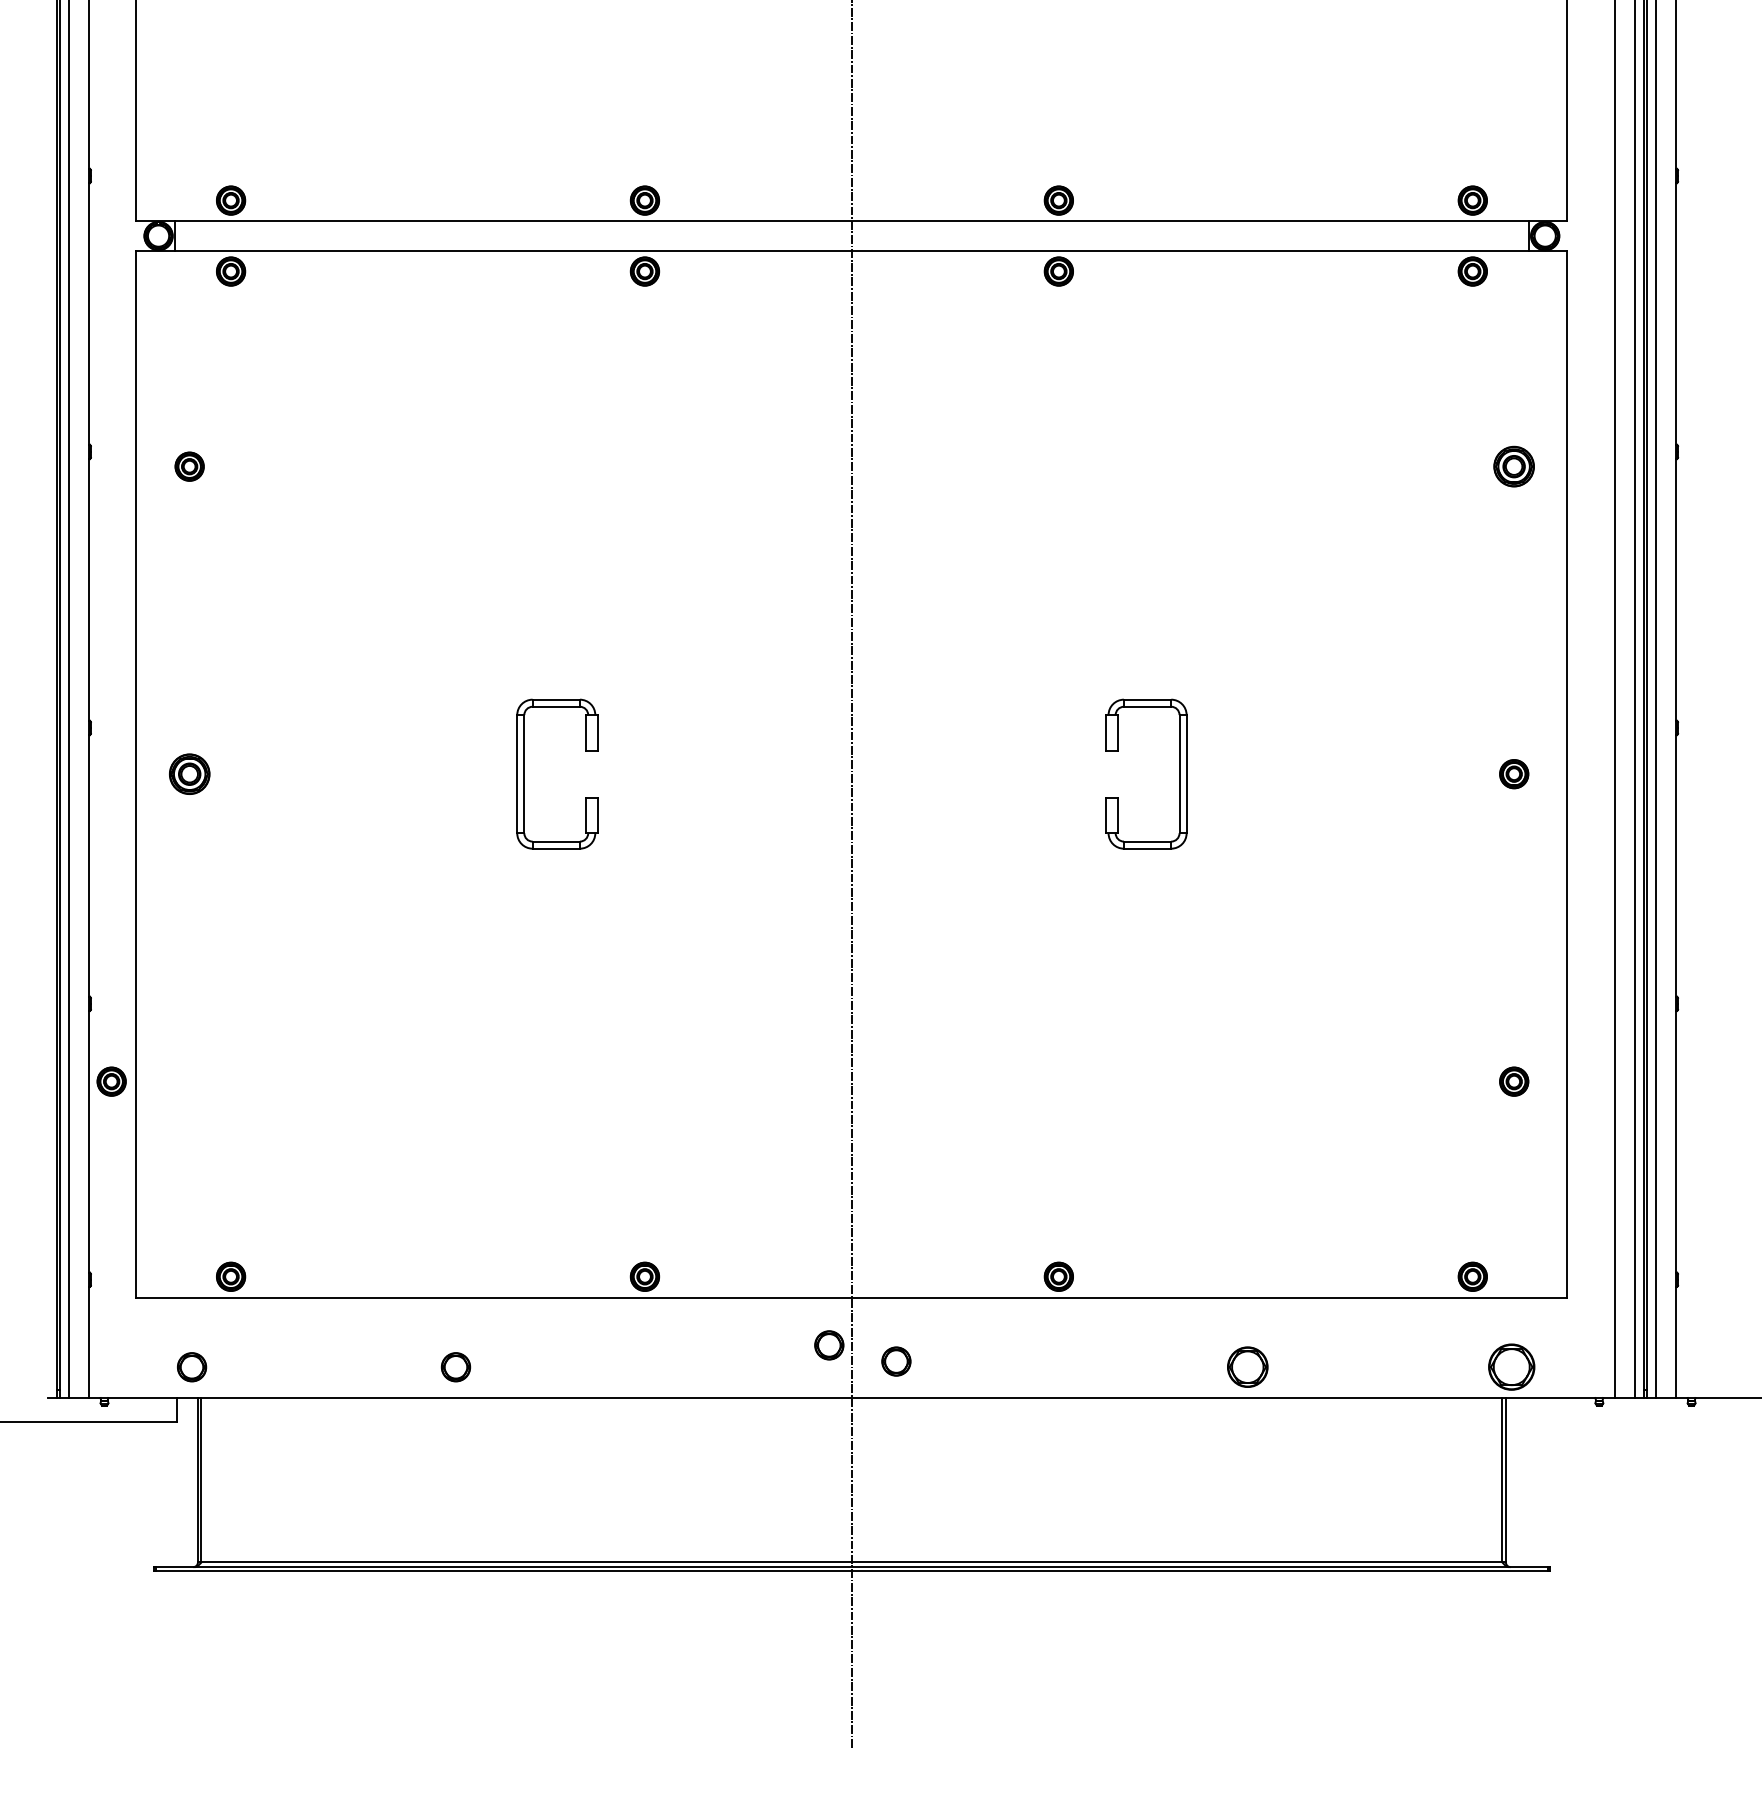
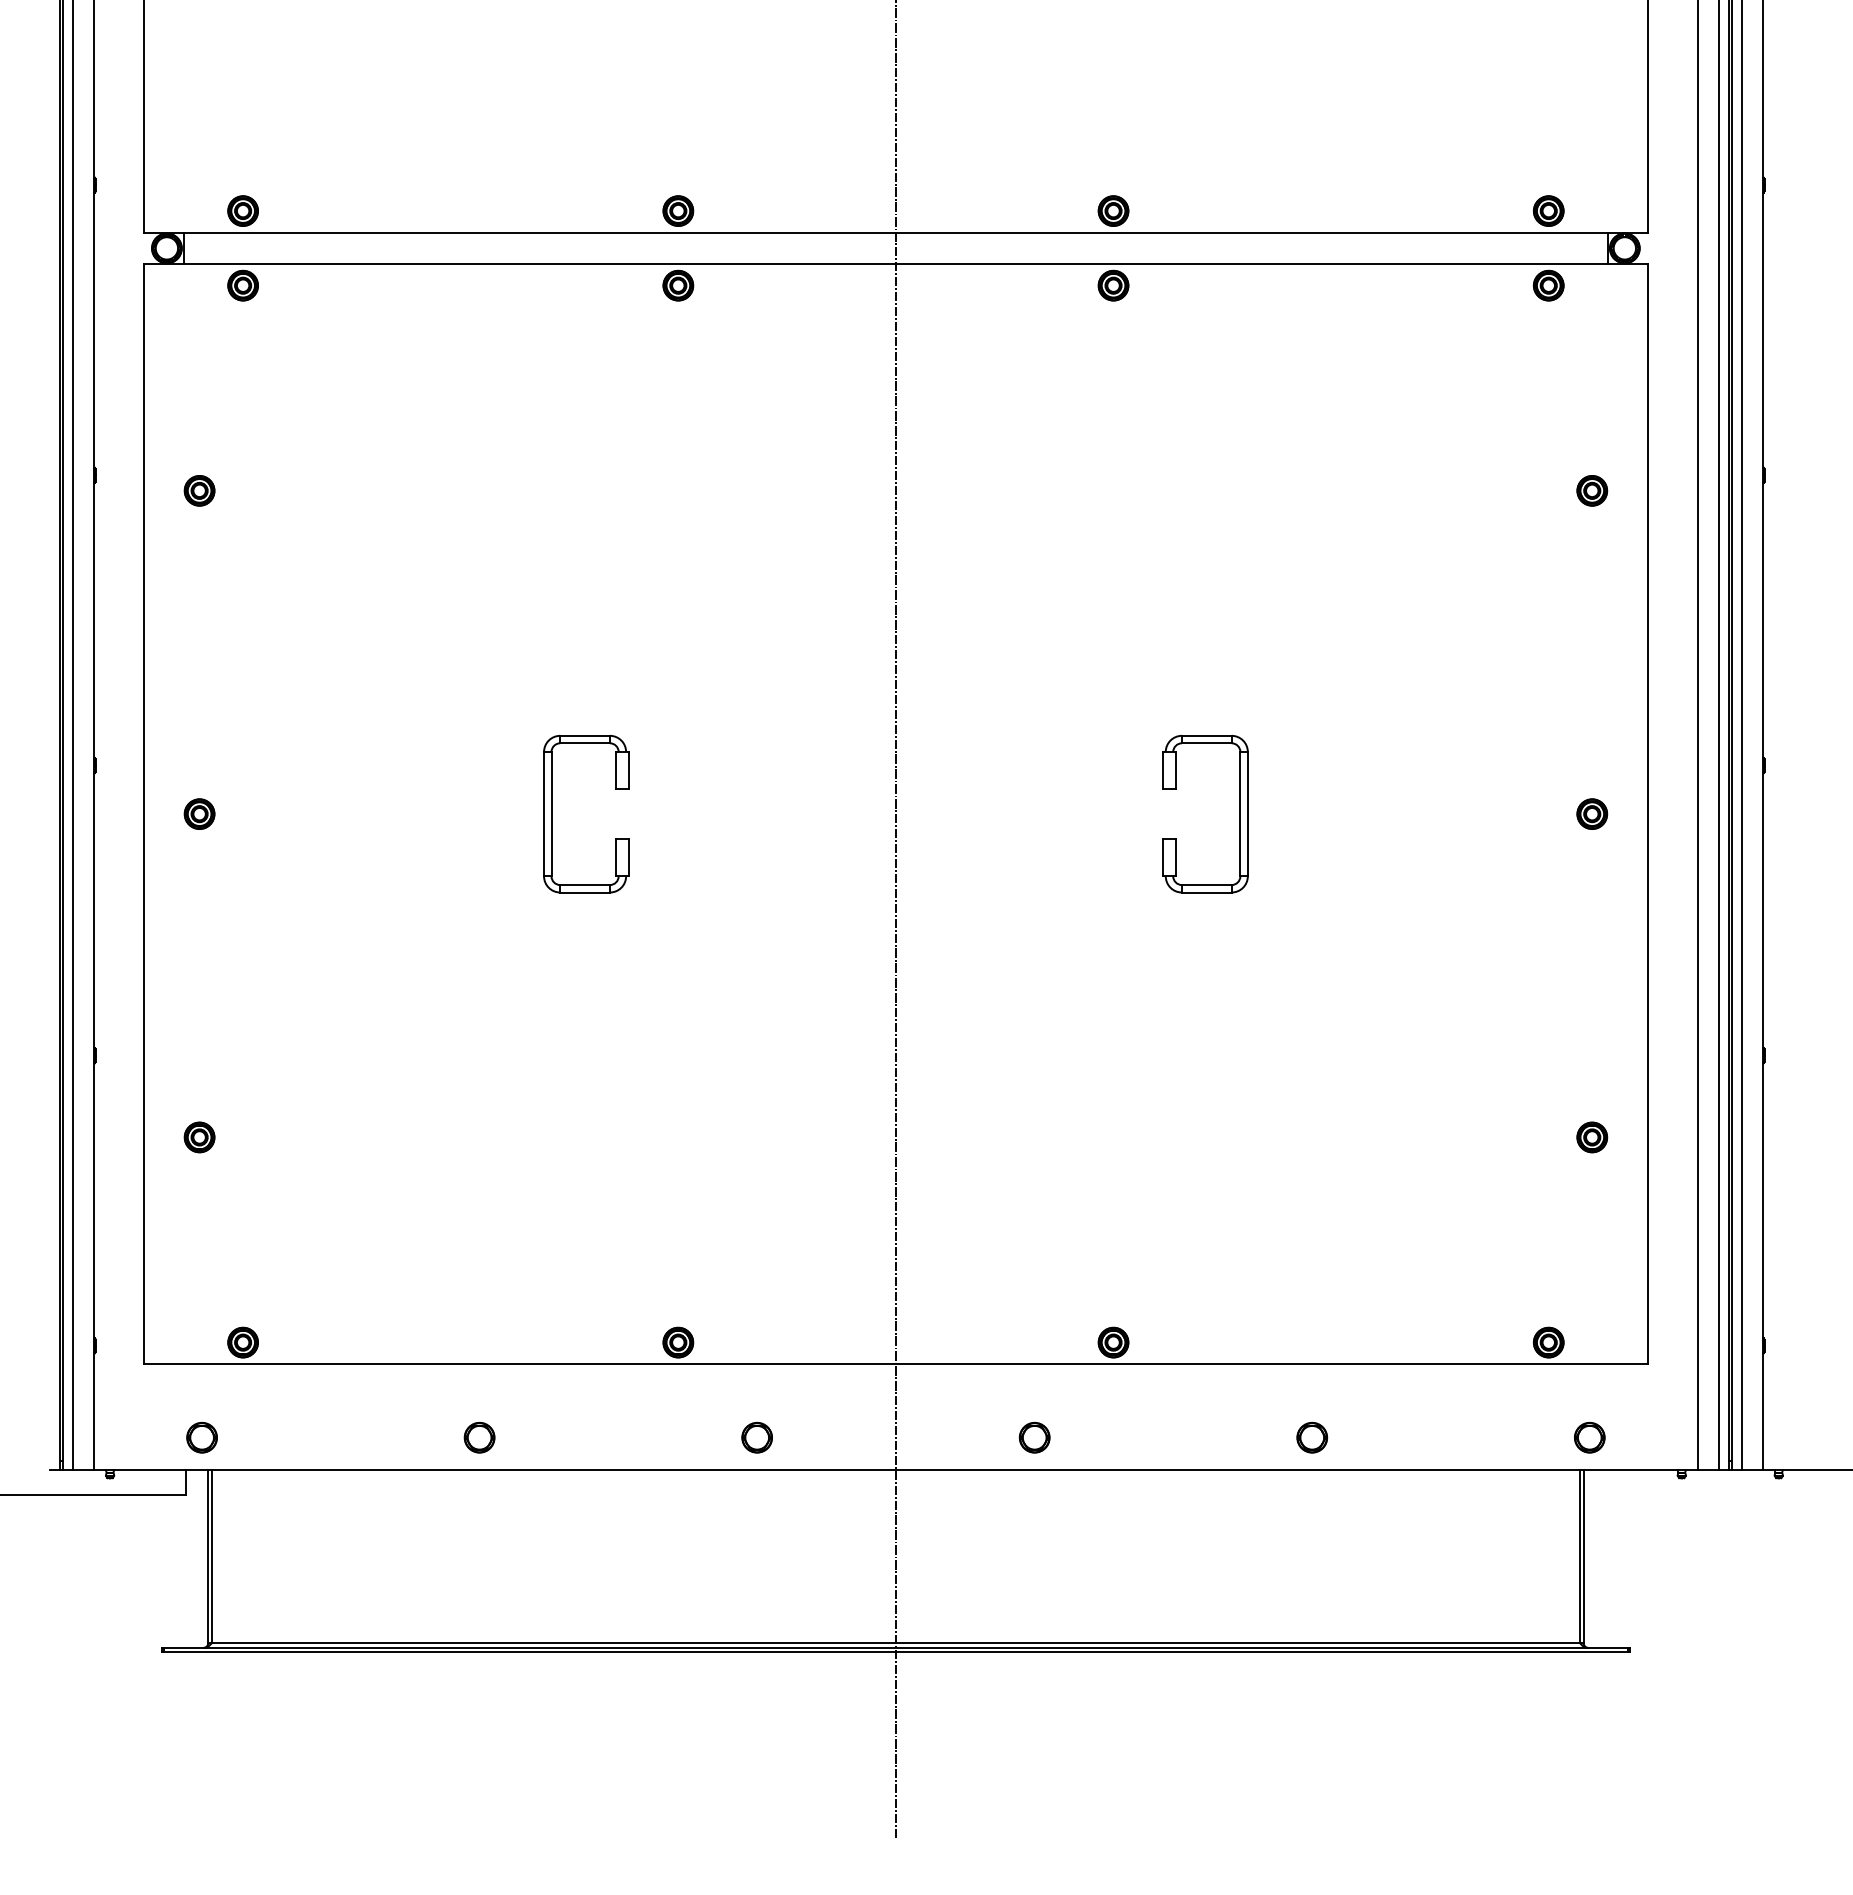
part: (1514, 466) -> (1592, 490), size x0.71
part: (189, 773) -> (199, 813), size x0.71
part: (111, 1081) -> (199, 1137), moved
part: (828, 1345) -> (756, 1437), moved
part: (896, 1361) -> (1034, 1437), moved
part: (1248, 1367) -> (1312, 1437), size x0.71
part: (1511, 1367) -> (1589, 1437), size x0.62

